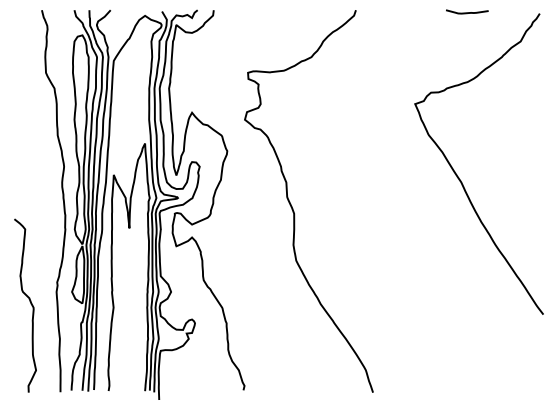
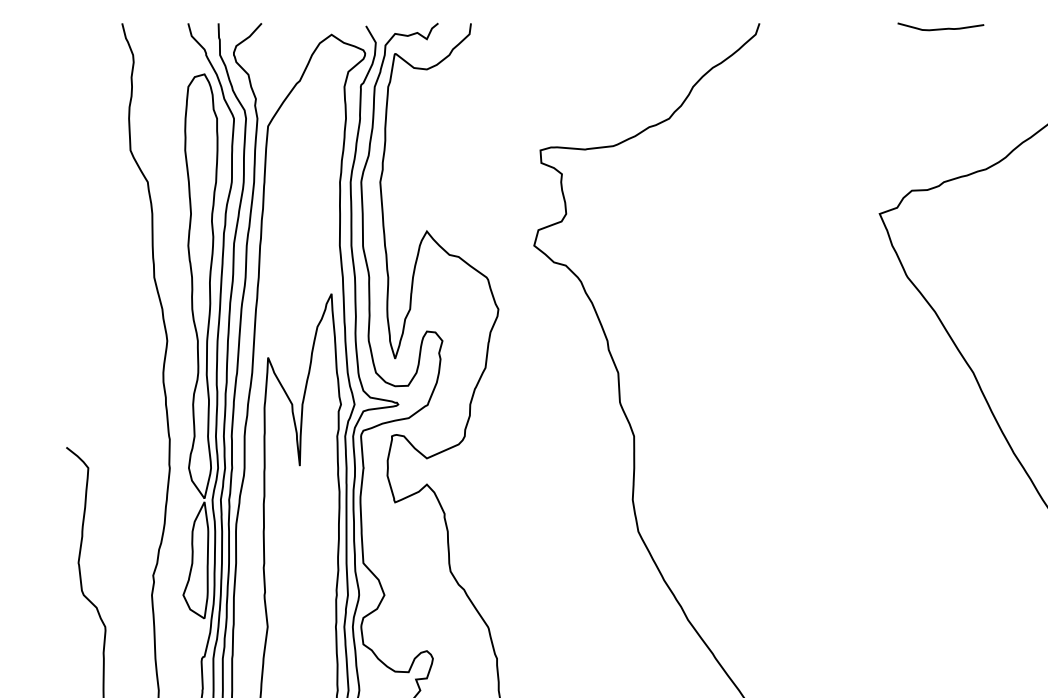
curve: (467, 12) -> (941, 27), moved

